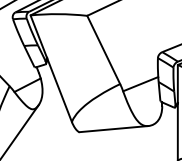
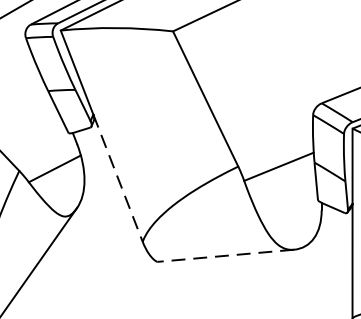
line: (59, 90) -> (118, 179), solid -> dashed
line: (113, 129) -> (225, 256), solid -> dashed

